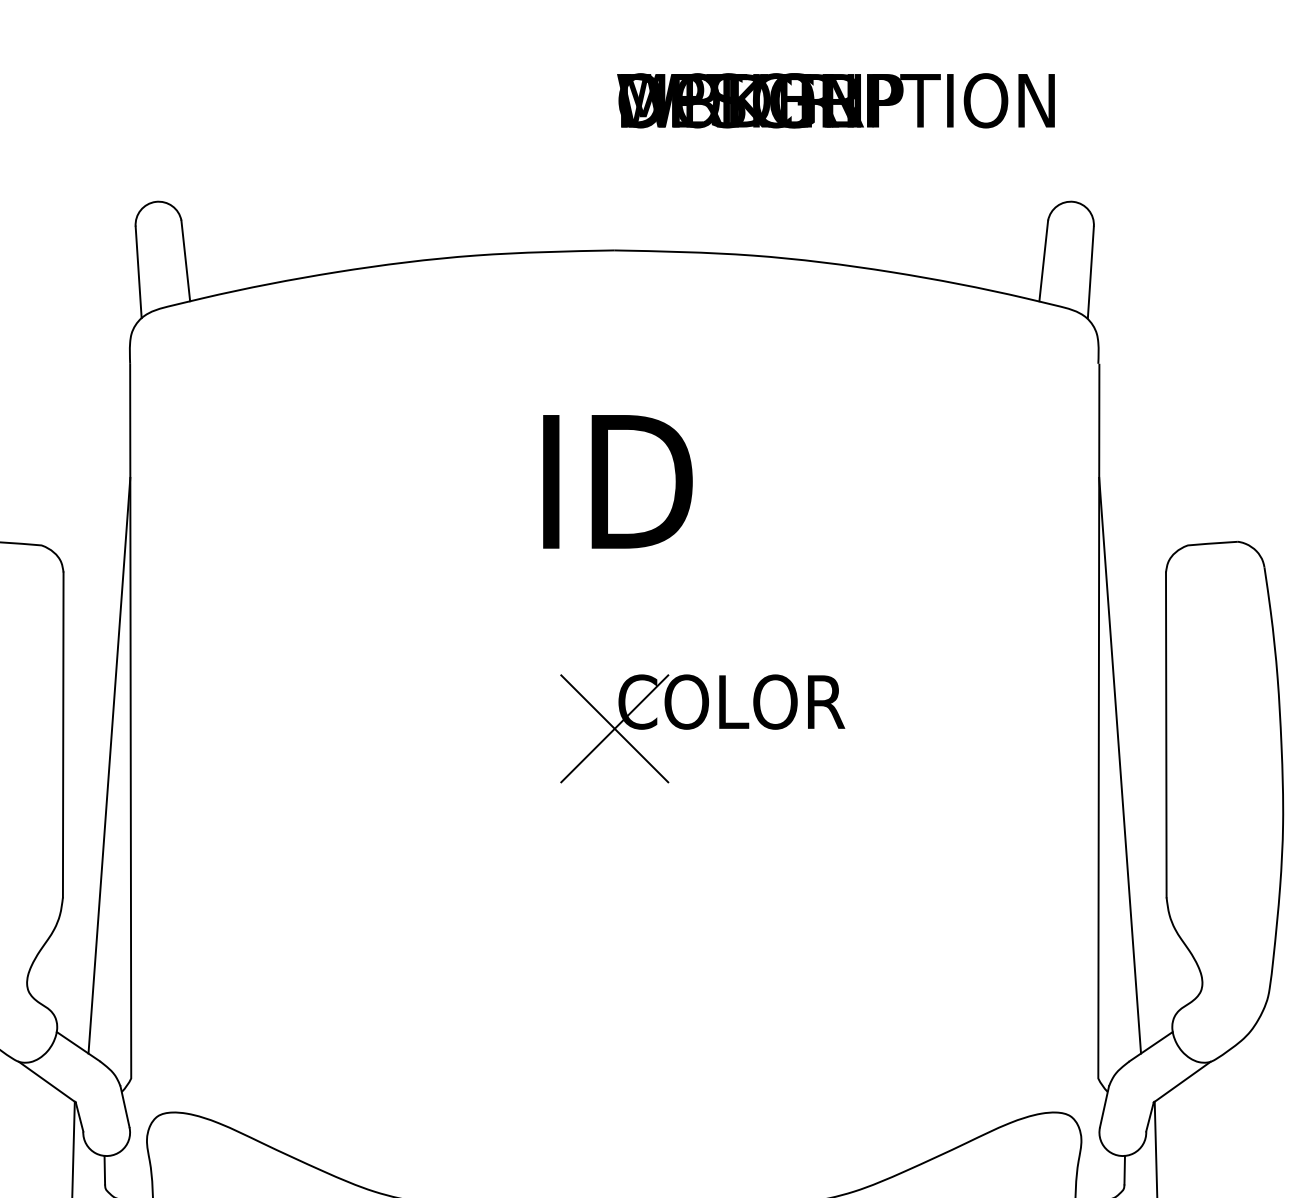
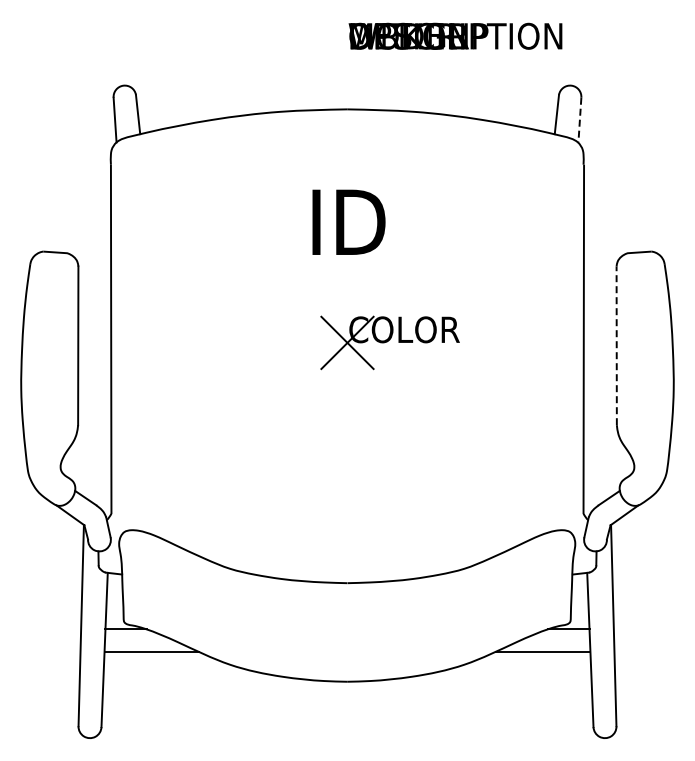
line: (1090, 273) -> (579, 120), solid -> dashed
line: (1165, 734) -> (616, 345), solid -> dashed
line: (108, 764) -> (100, 360), removed
line: (1118, 764) -> (593, 360), removed

